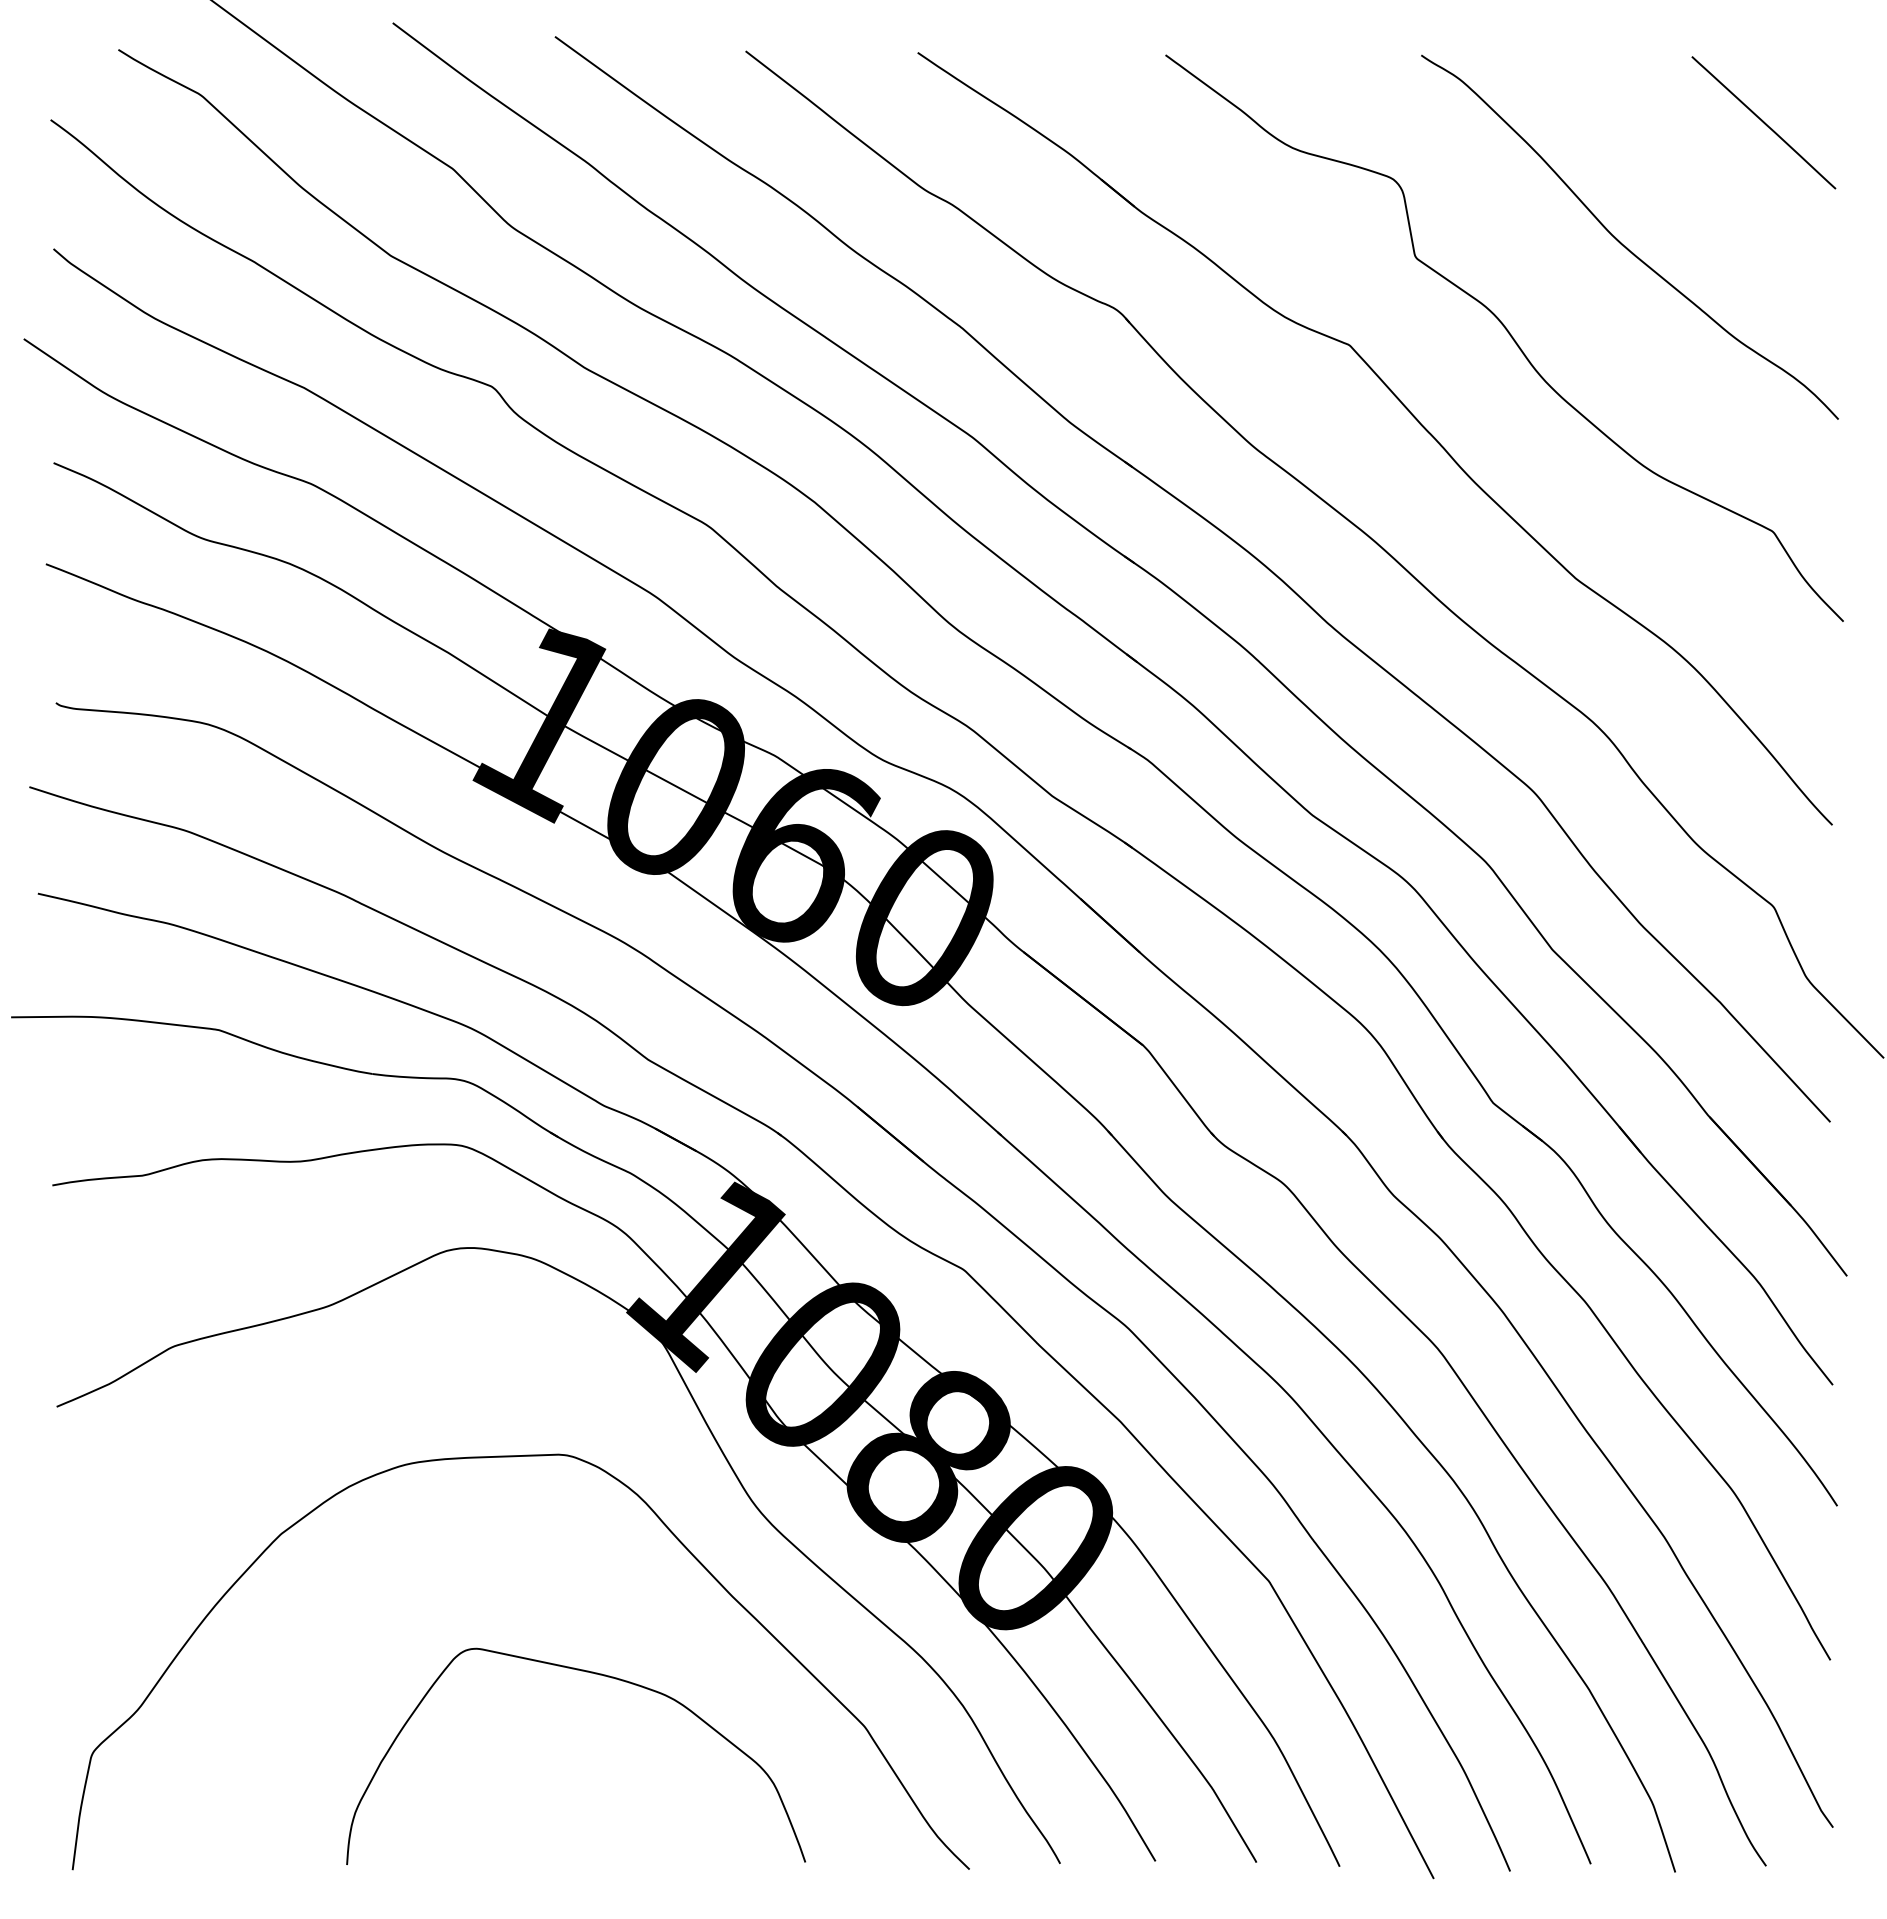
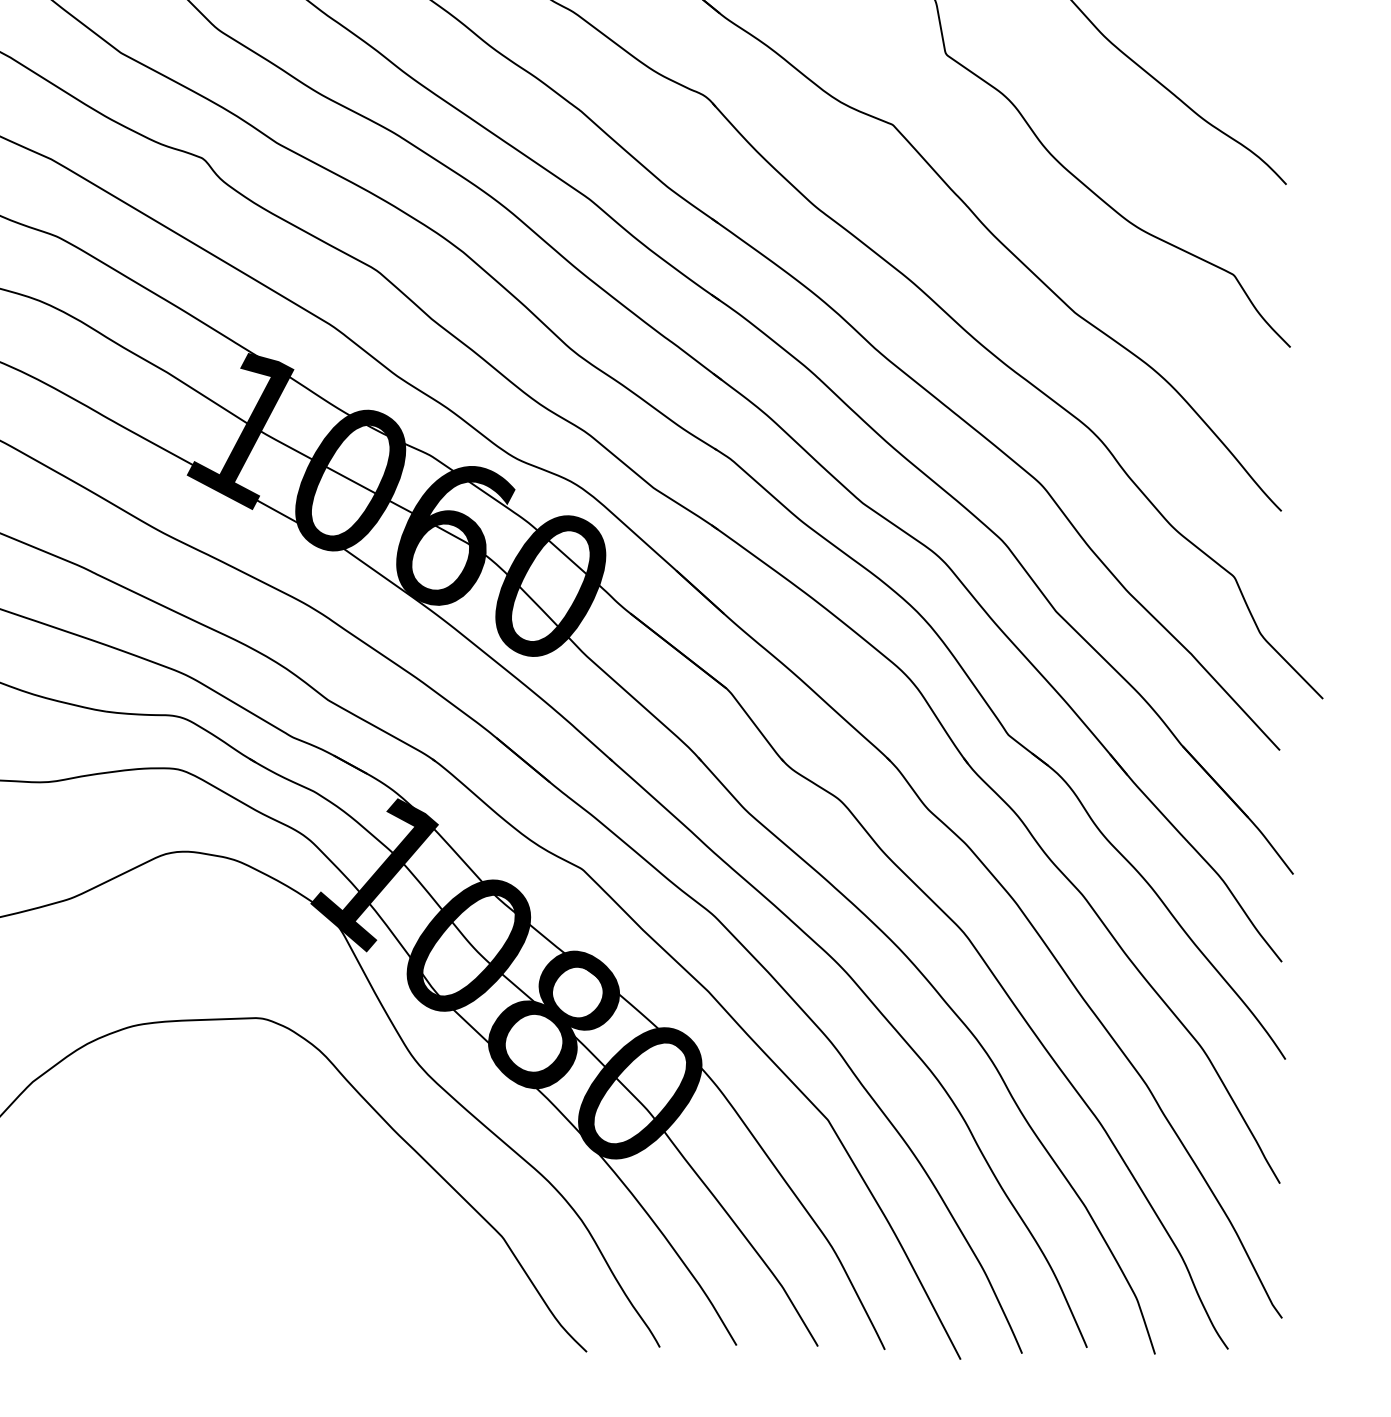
curve: (595, 1674) -> (285, 1195), removed

